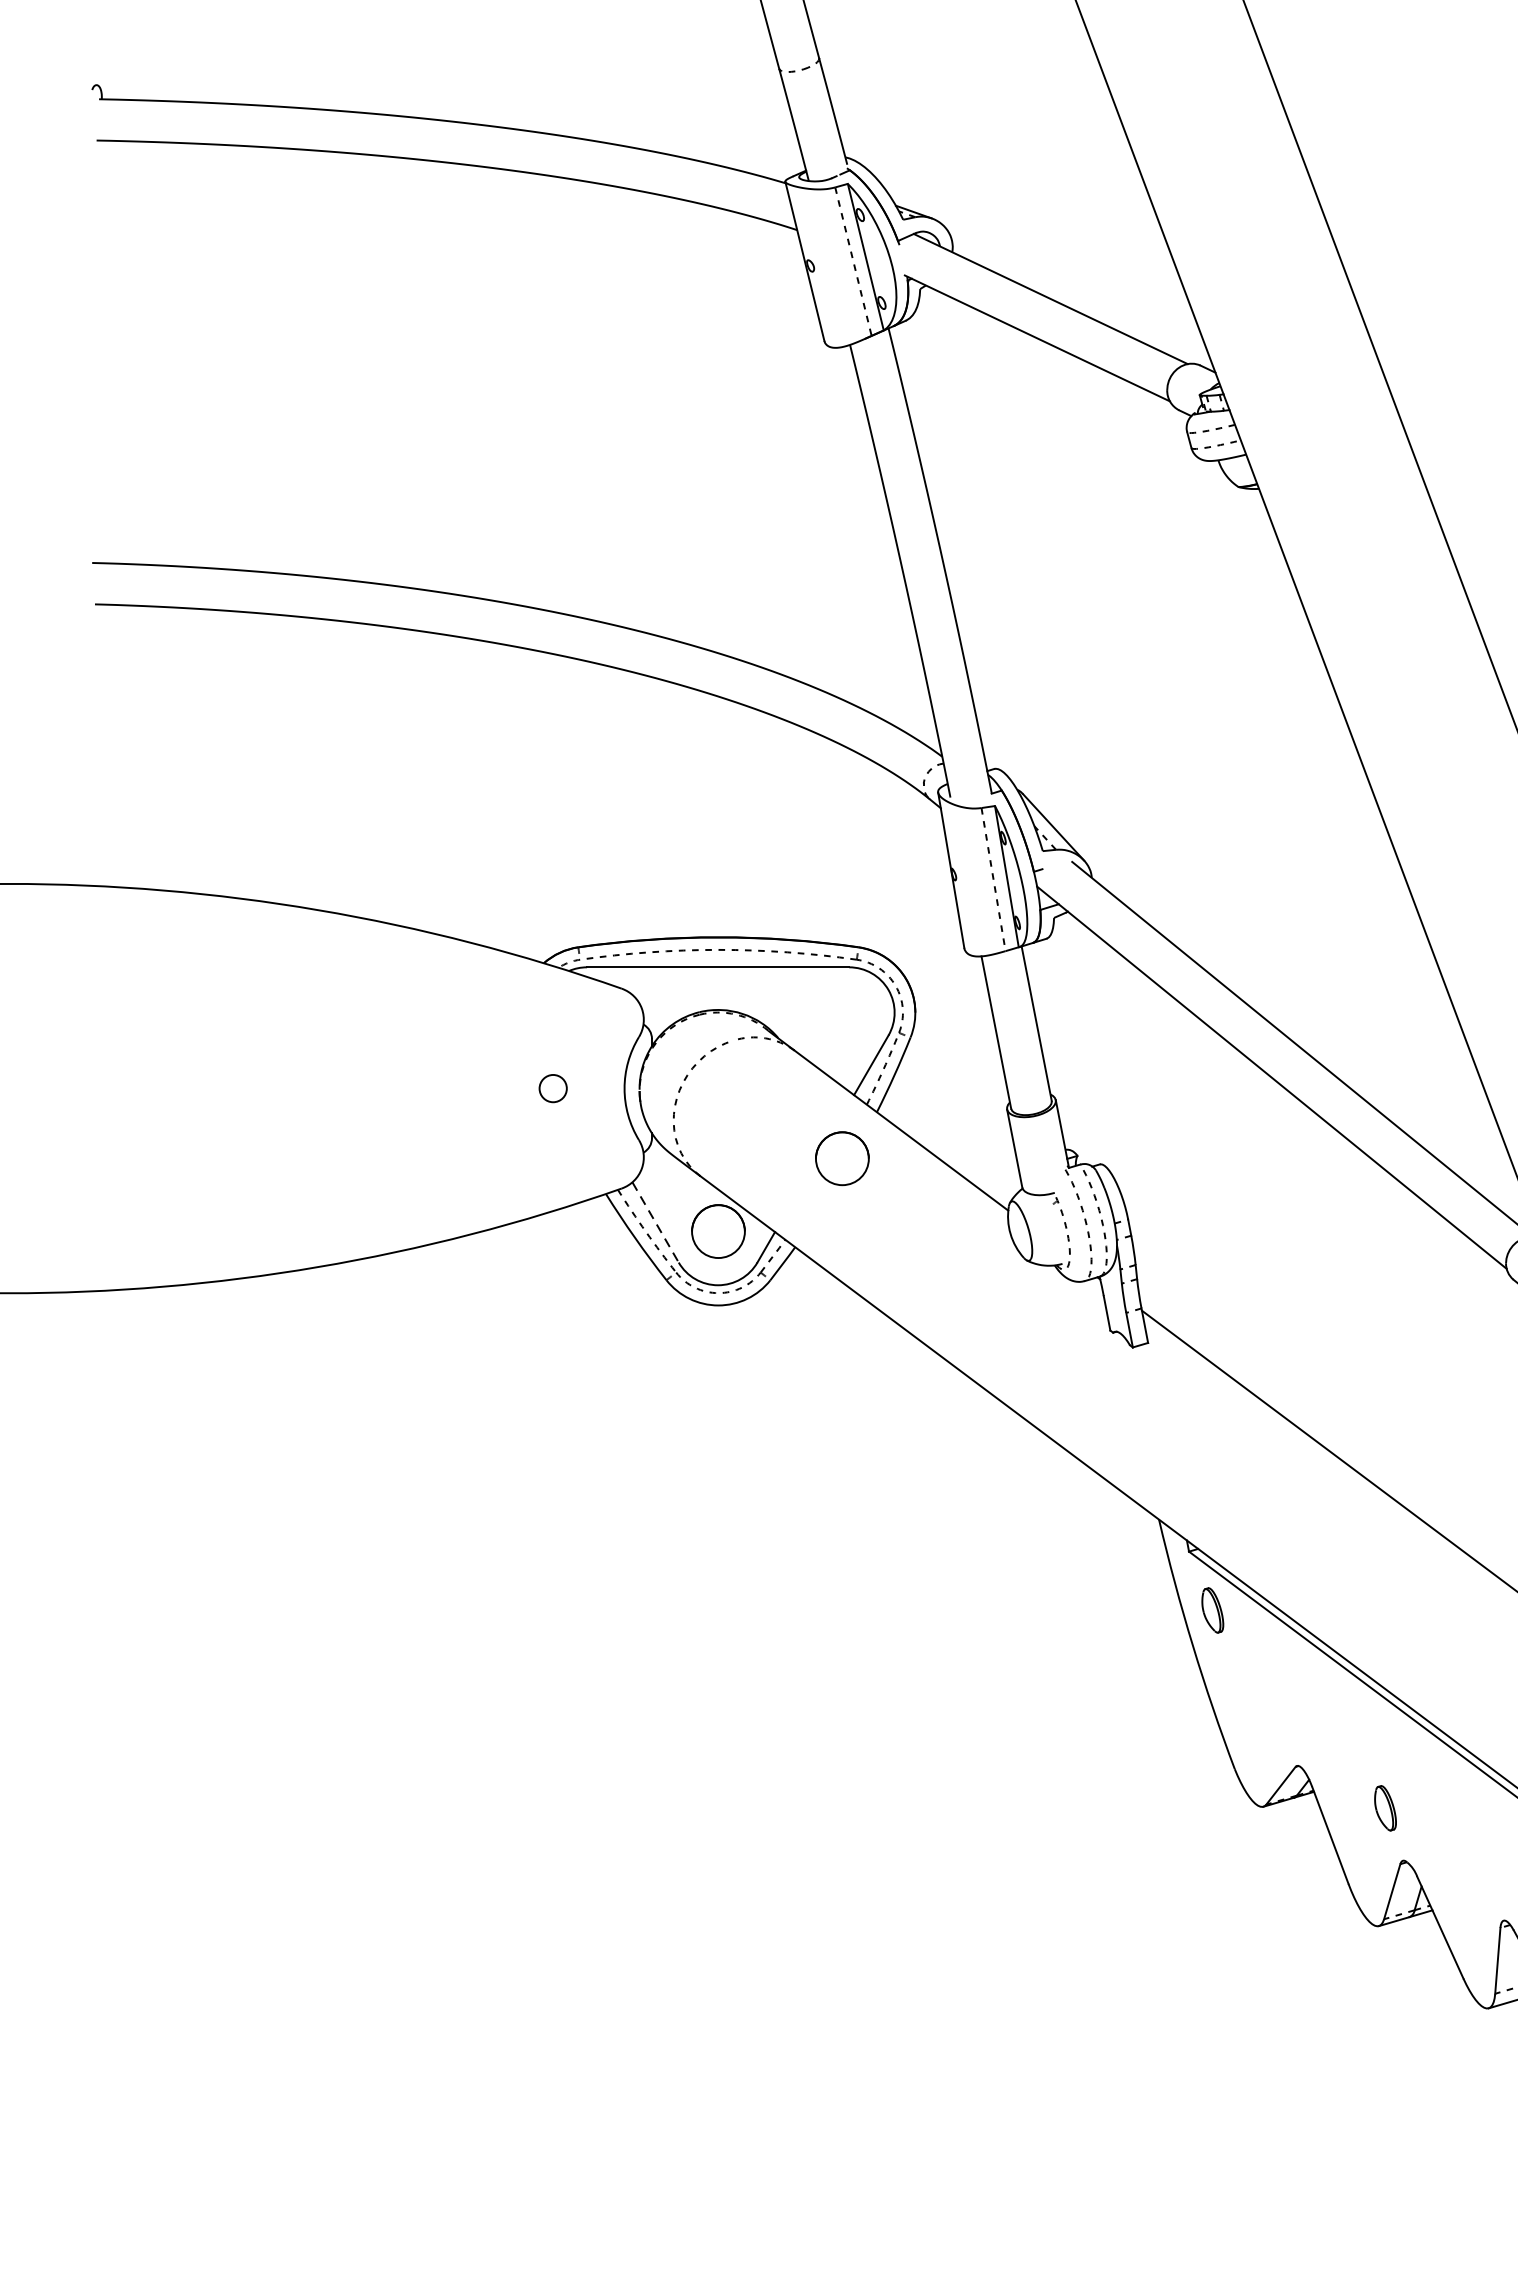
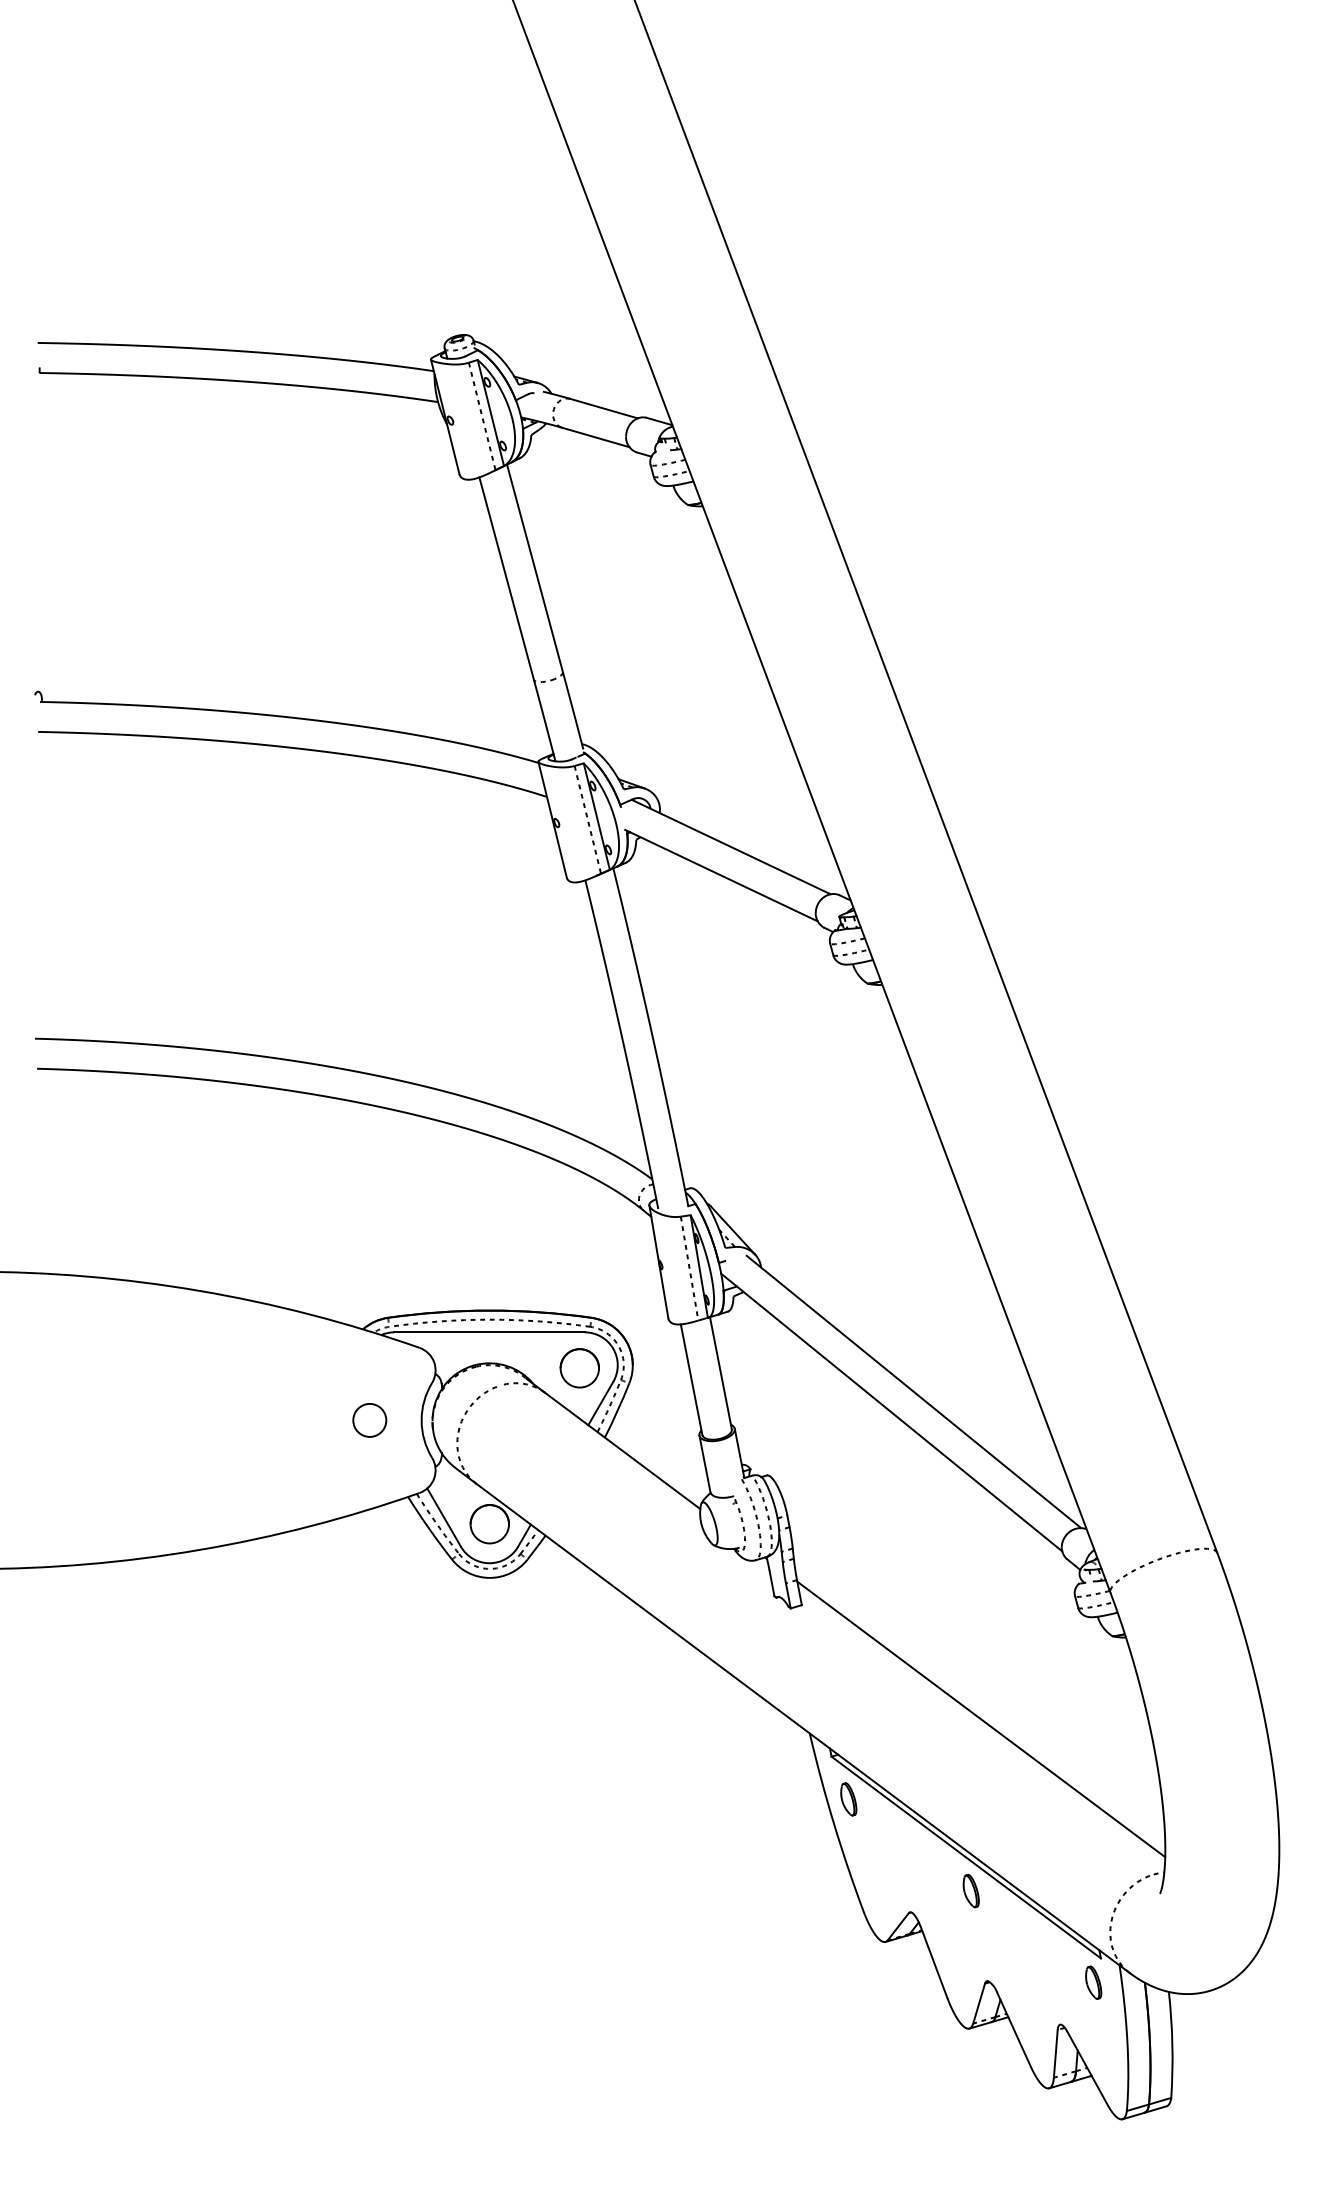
circle: (552, 1087) -> (369, 1419), size x1.67
circle: (841, 1158) -> (579, 1368), moved
line: (656, 1222) -> (444, 1517), dashed -> solid
part: (1384, 1807) -> (970, 1890), moved

